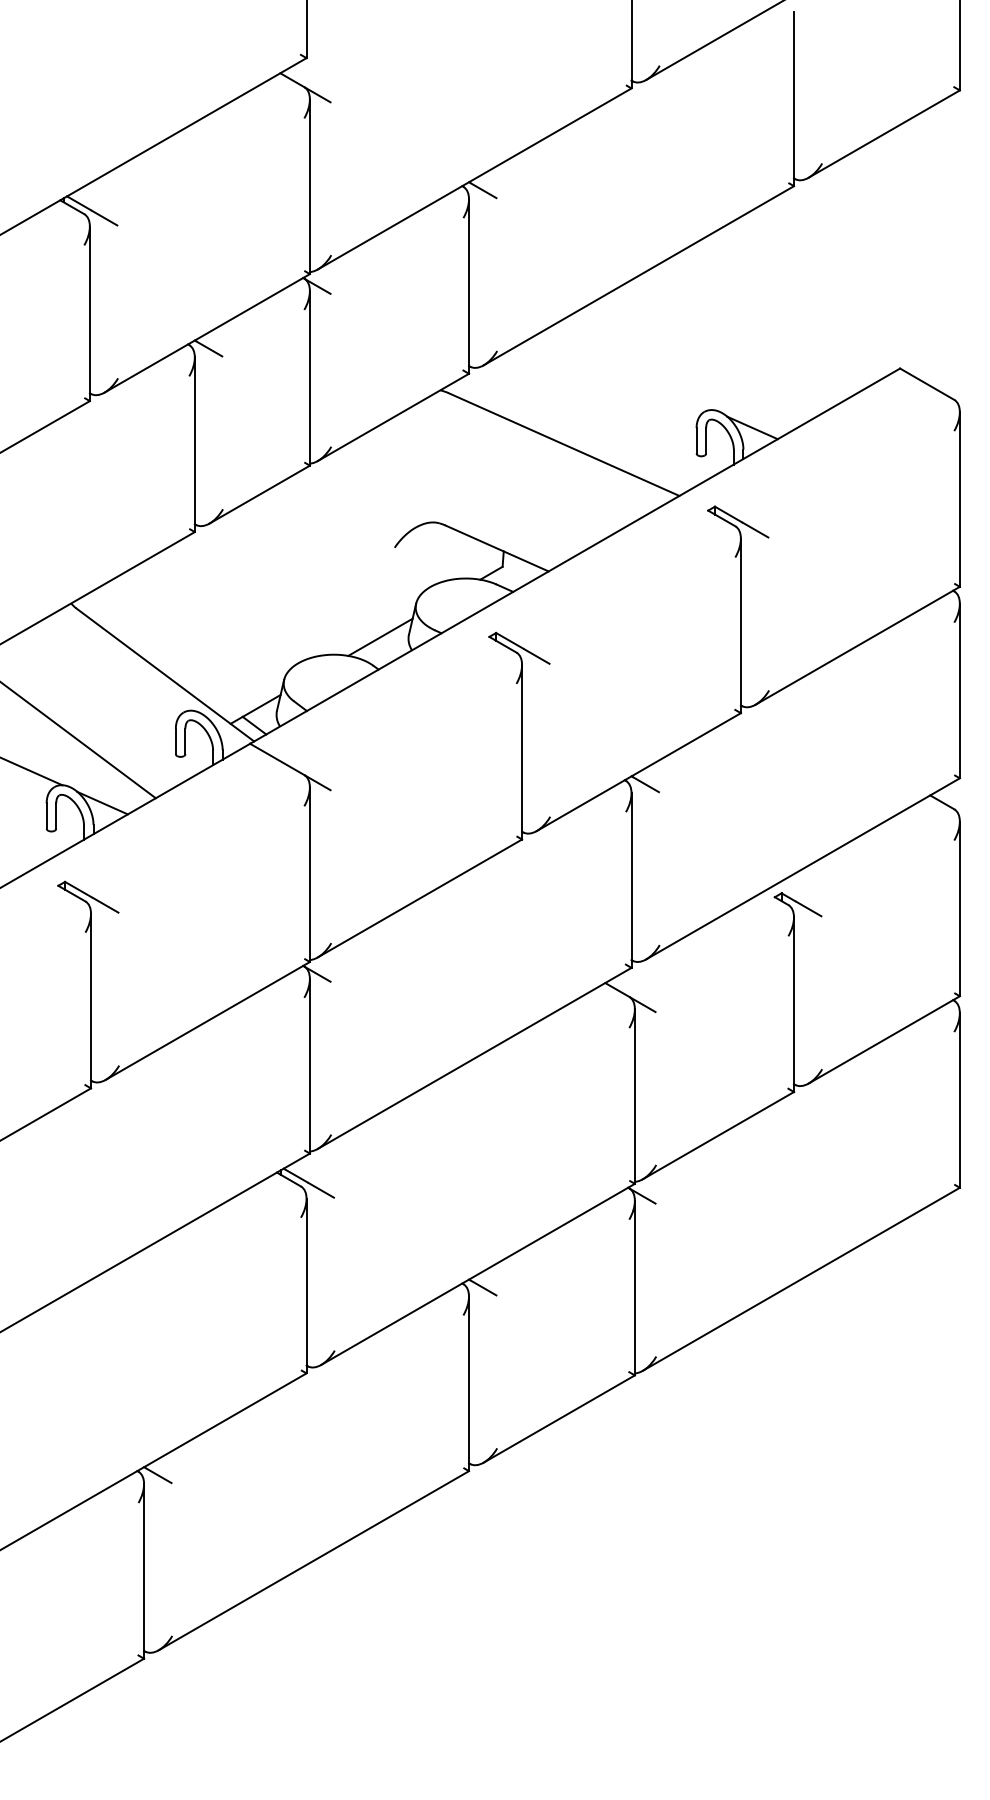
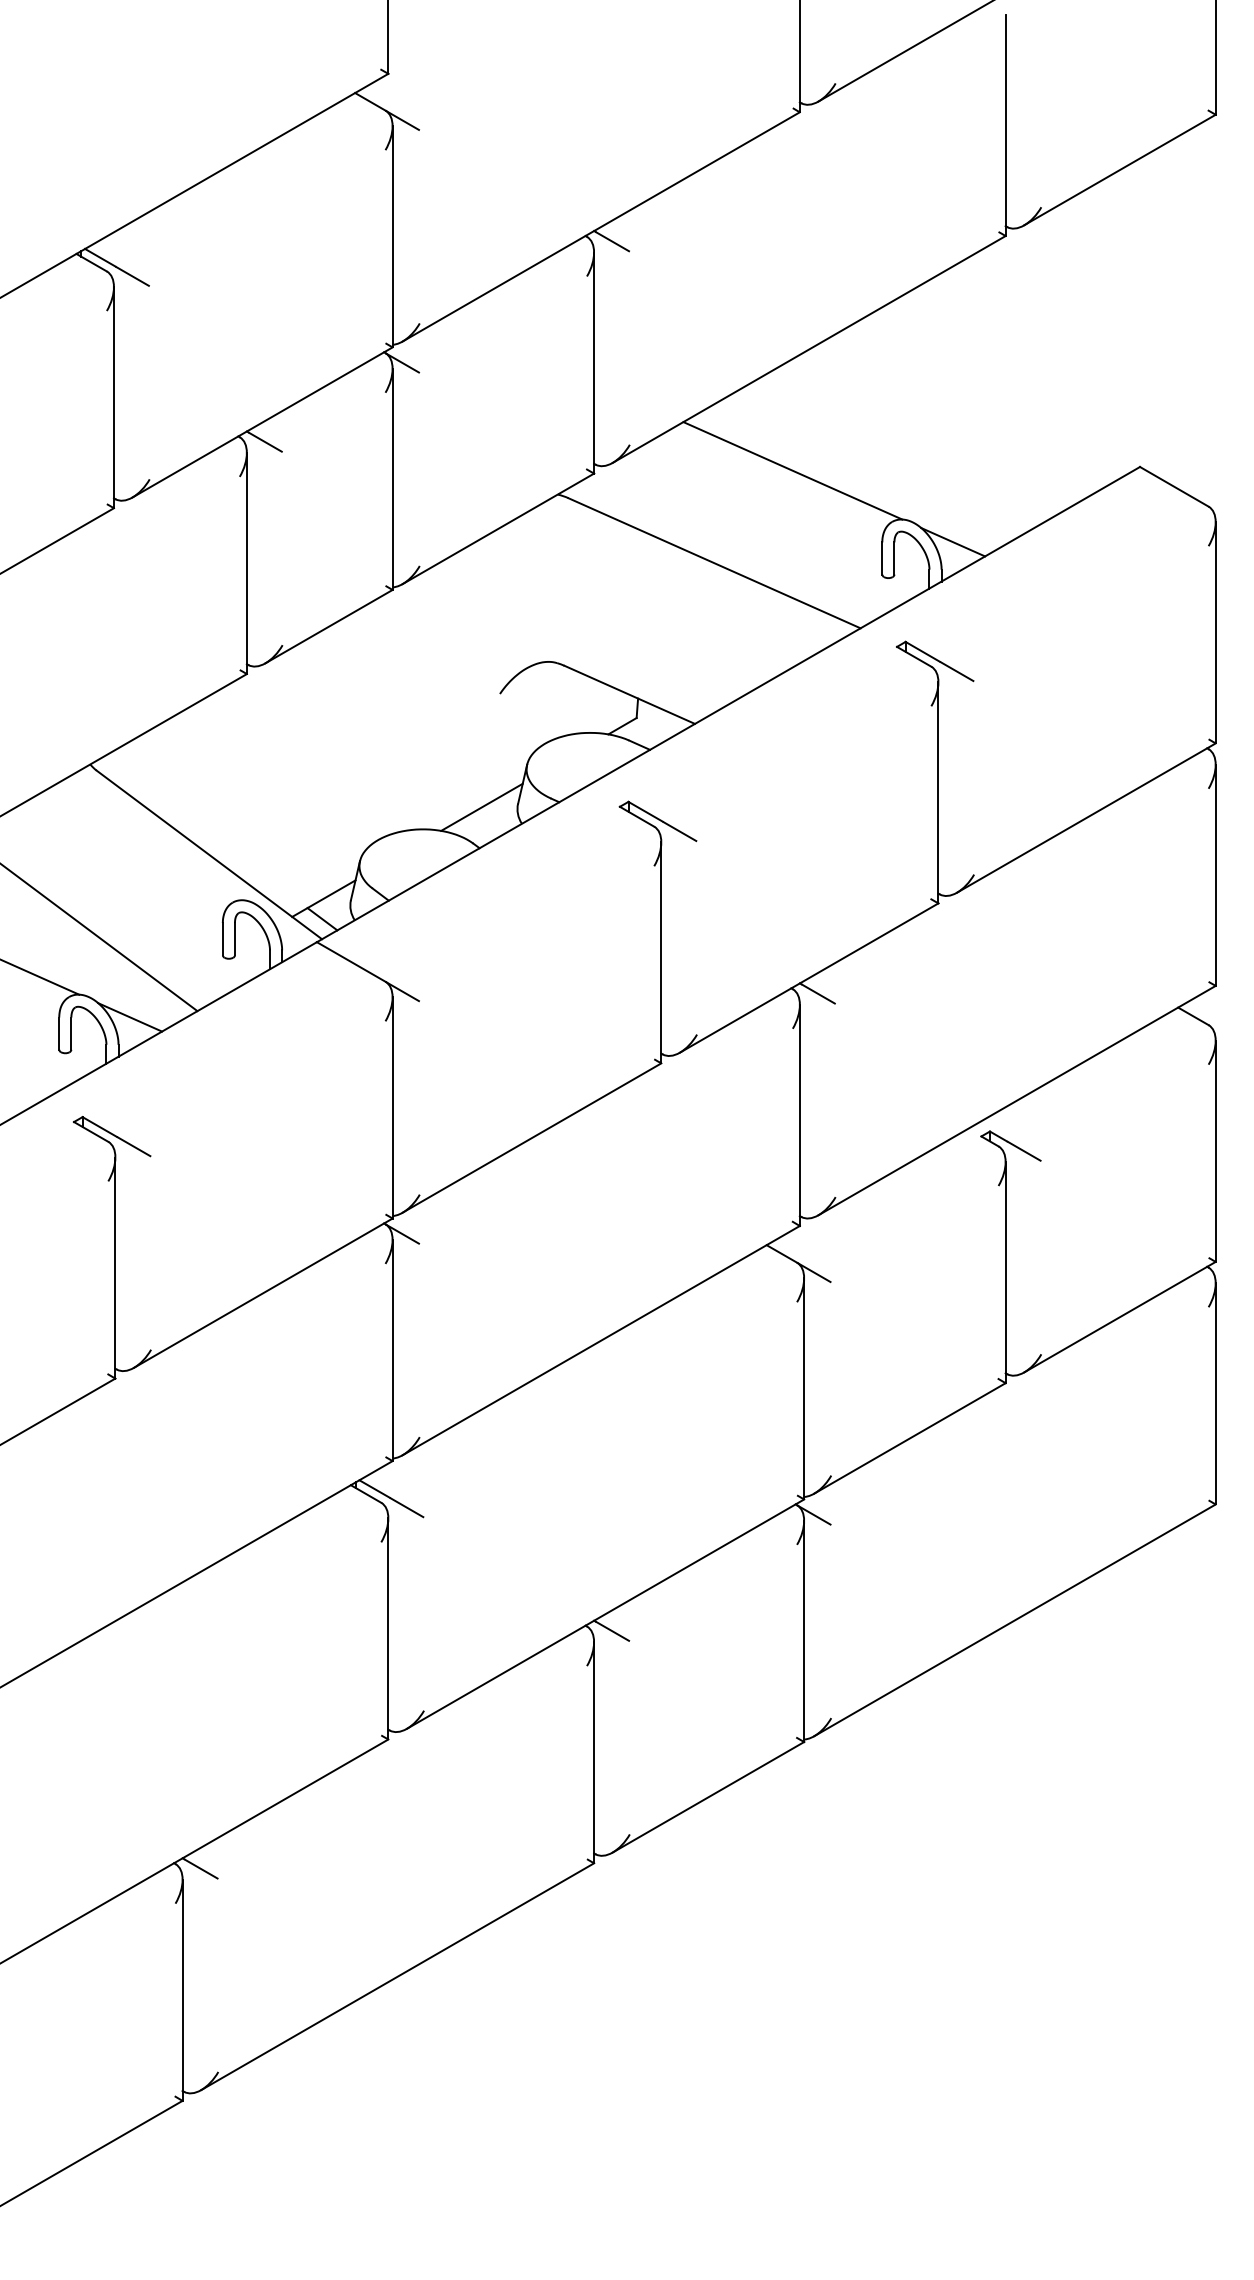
line: (625, 371) -> (792, 470), added

